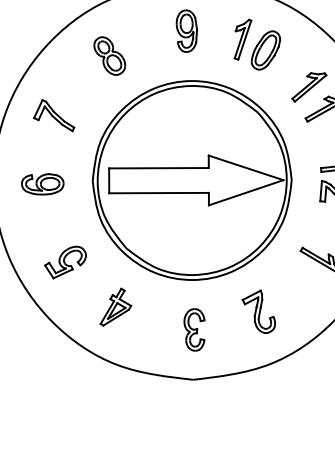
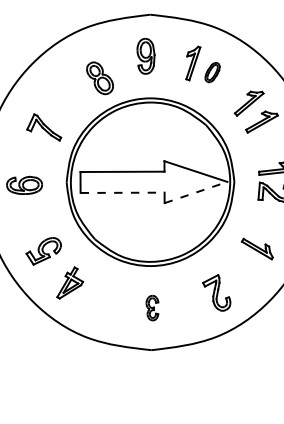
part: (265, 50) -> (212, 72), size x0.6
part: (109, 56) -> (99, 78), moved
part: (54, 115) -> (44, 127), moved
line: (158, 192) -> (122, 192), solid -> dashed
line: (246, 192) -> (196, 192), solid -> dashed
part: (116, 306) -> (70, 282), moved
part: (258, 311) -> (216, 292), moved
part: (194, 329) -> (152, 307), size x0.7

